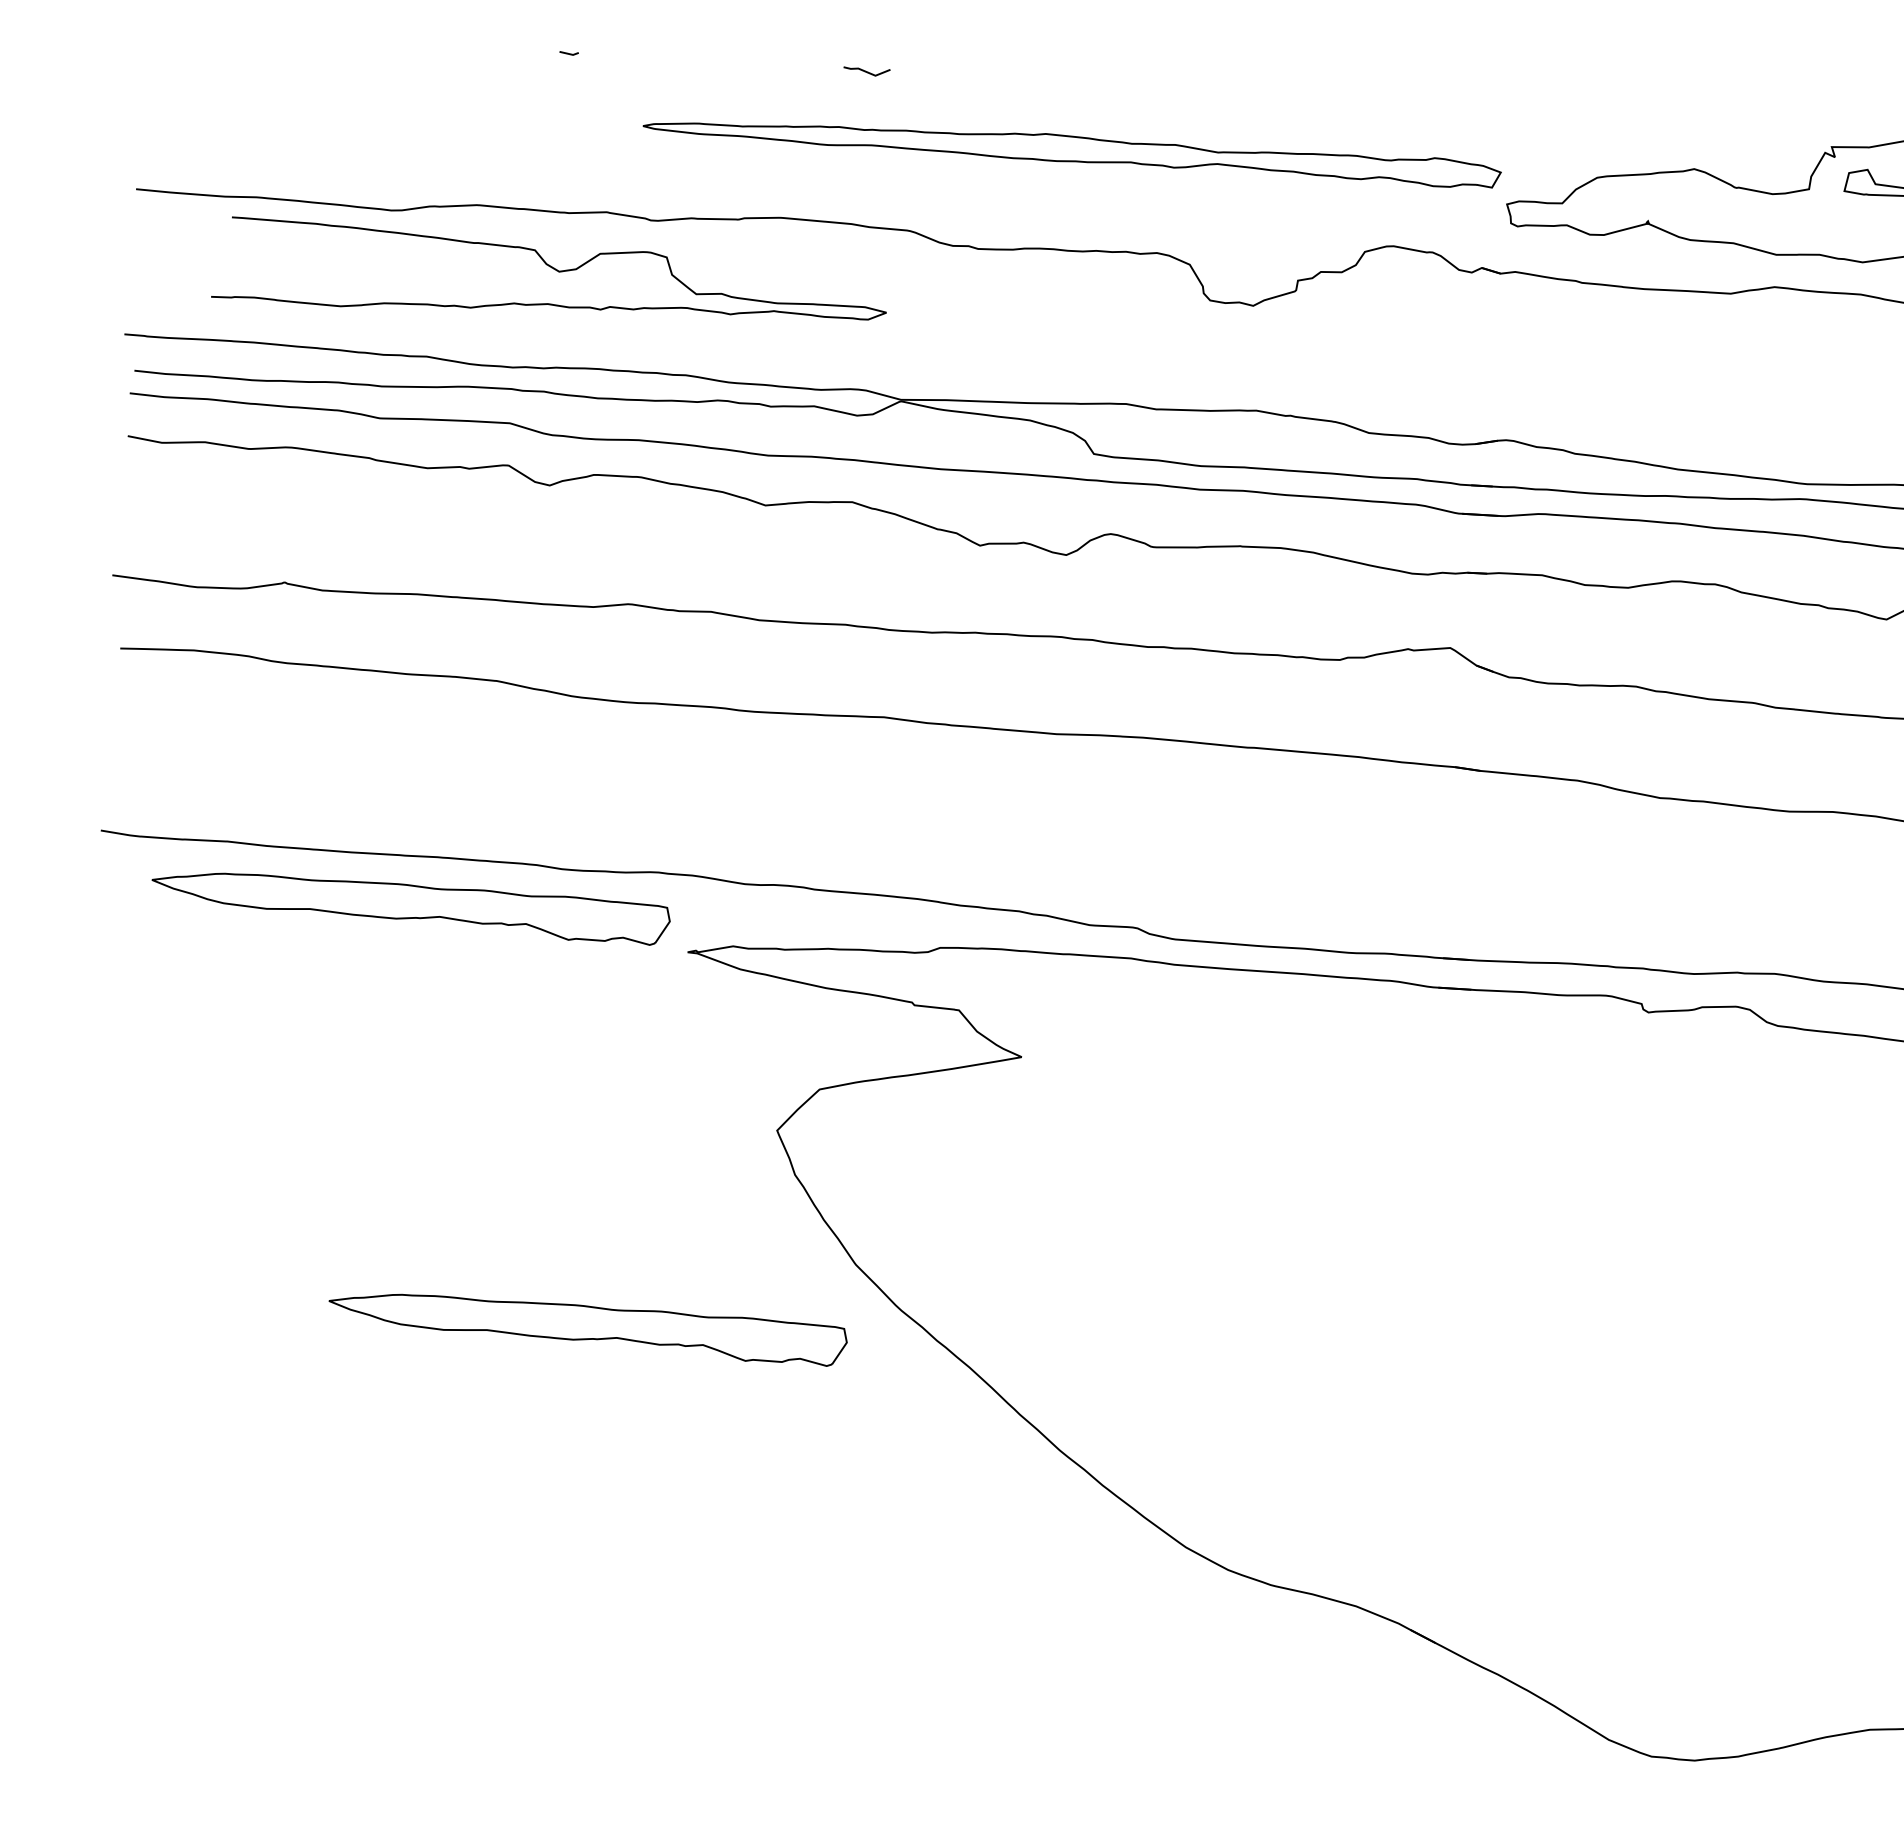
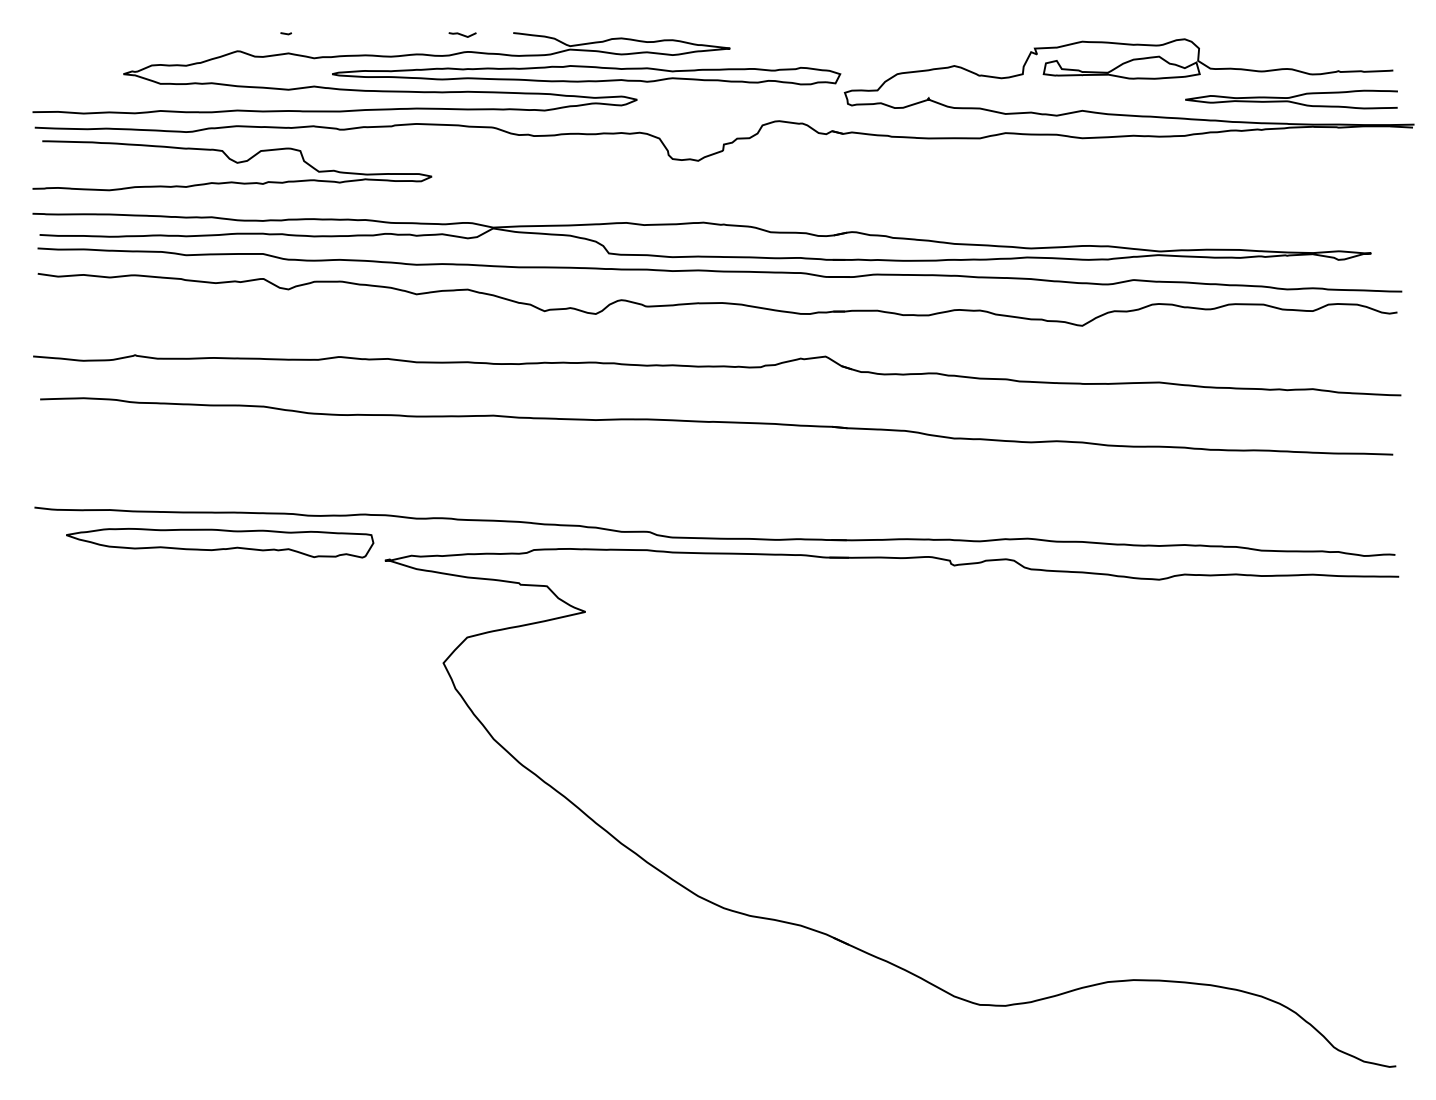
curve: (727, 102) -> (381, 57), added
curve: (554, 270) -> (234, 162), moved
part: (588, 1329) -> (338, 786), removed

